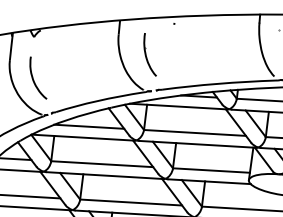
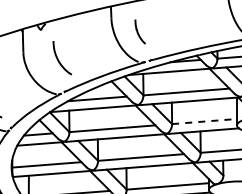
part: (150, 54) -> (140, 31), size x0.7
curve: (34, 80) -> (59, 60), moved
line: (211, 170) -> (204, 121), solid -> dashed

